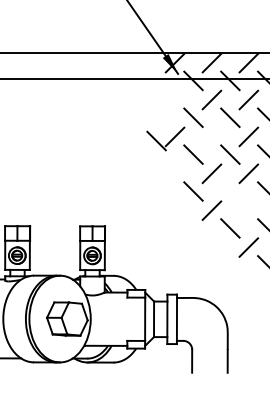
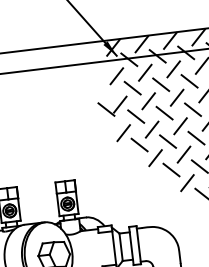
line: (174, 99) -> (116, 75), added
line: (211, 136) -> (148, 100), added
line: (174, 173) -> (123, 132), added
line: (230, 191) -> (168, 141), added
line: (248, 210) -> (183, 154), added

